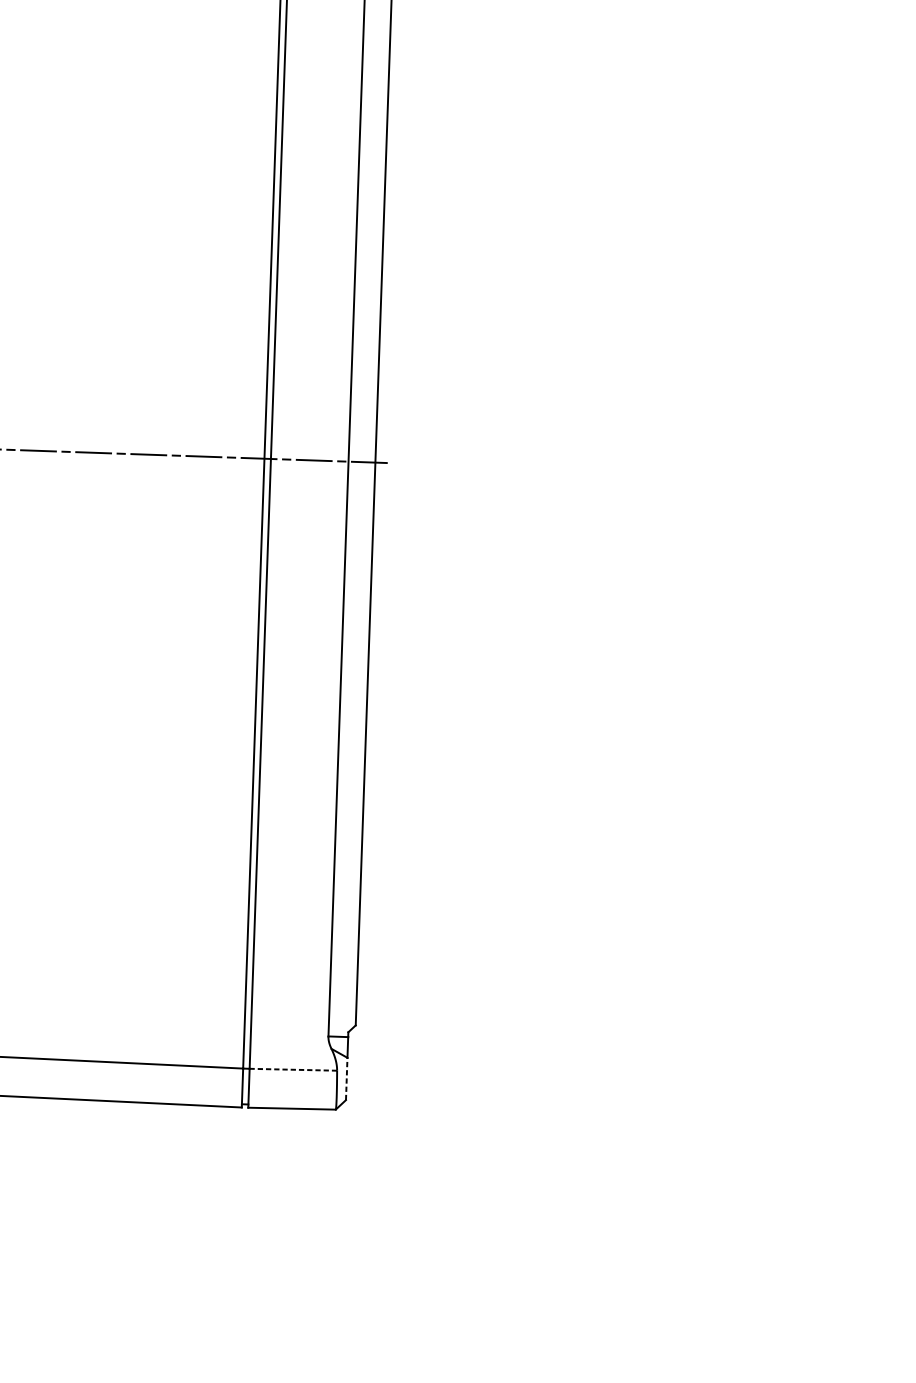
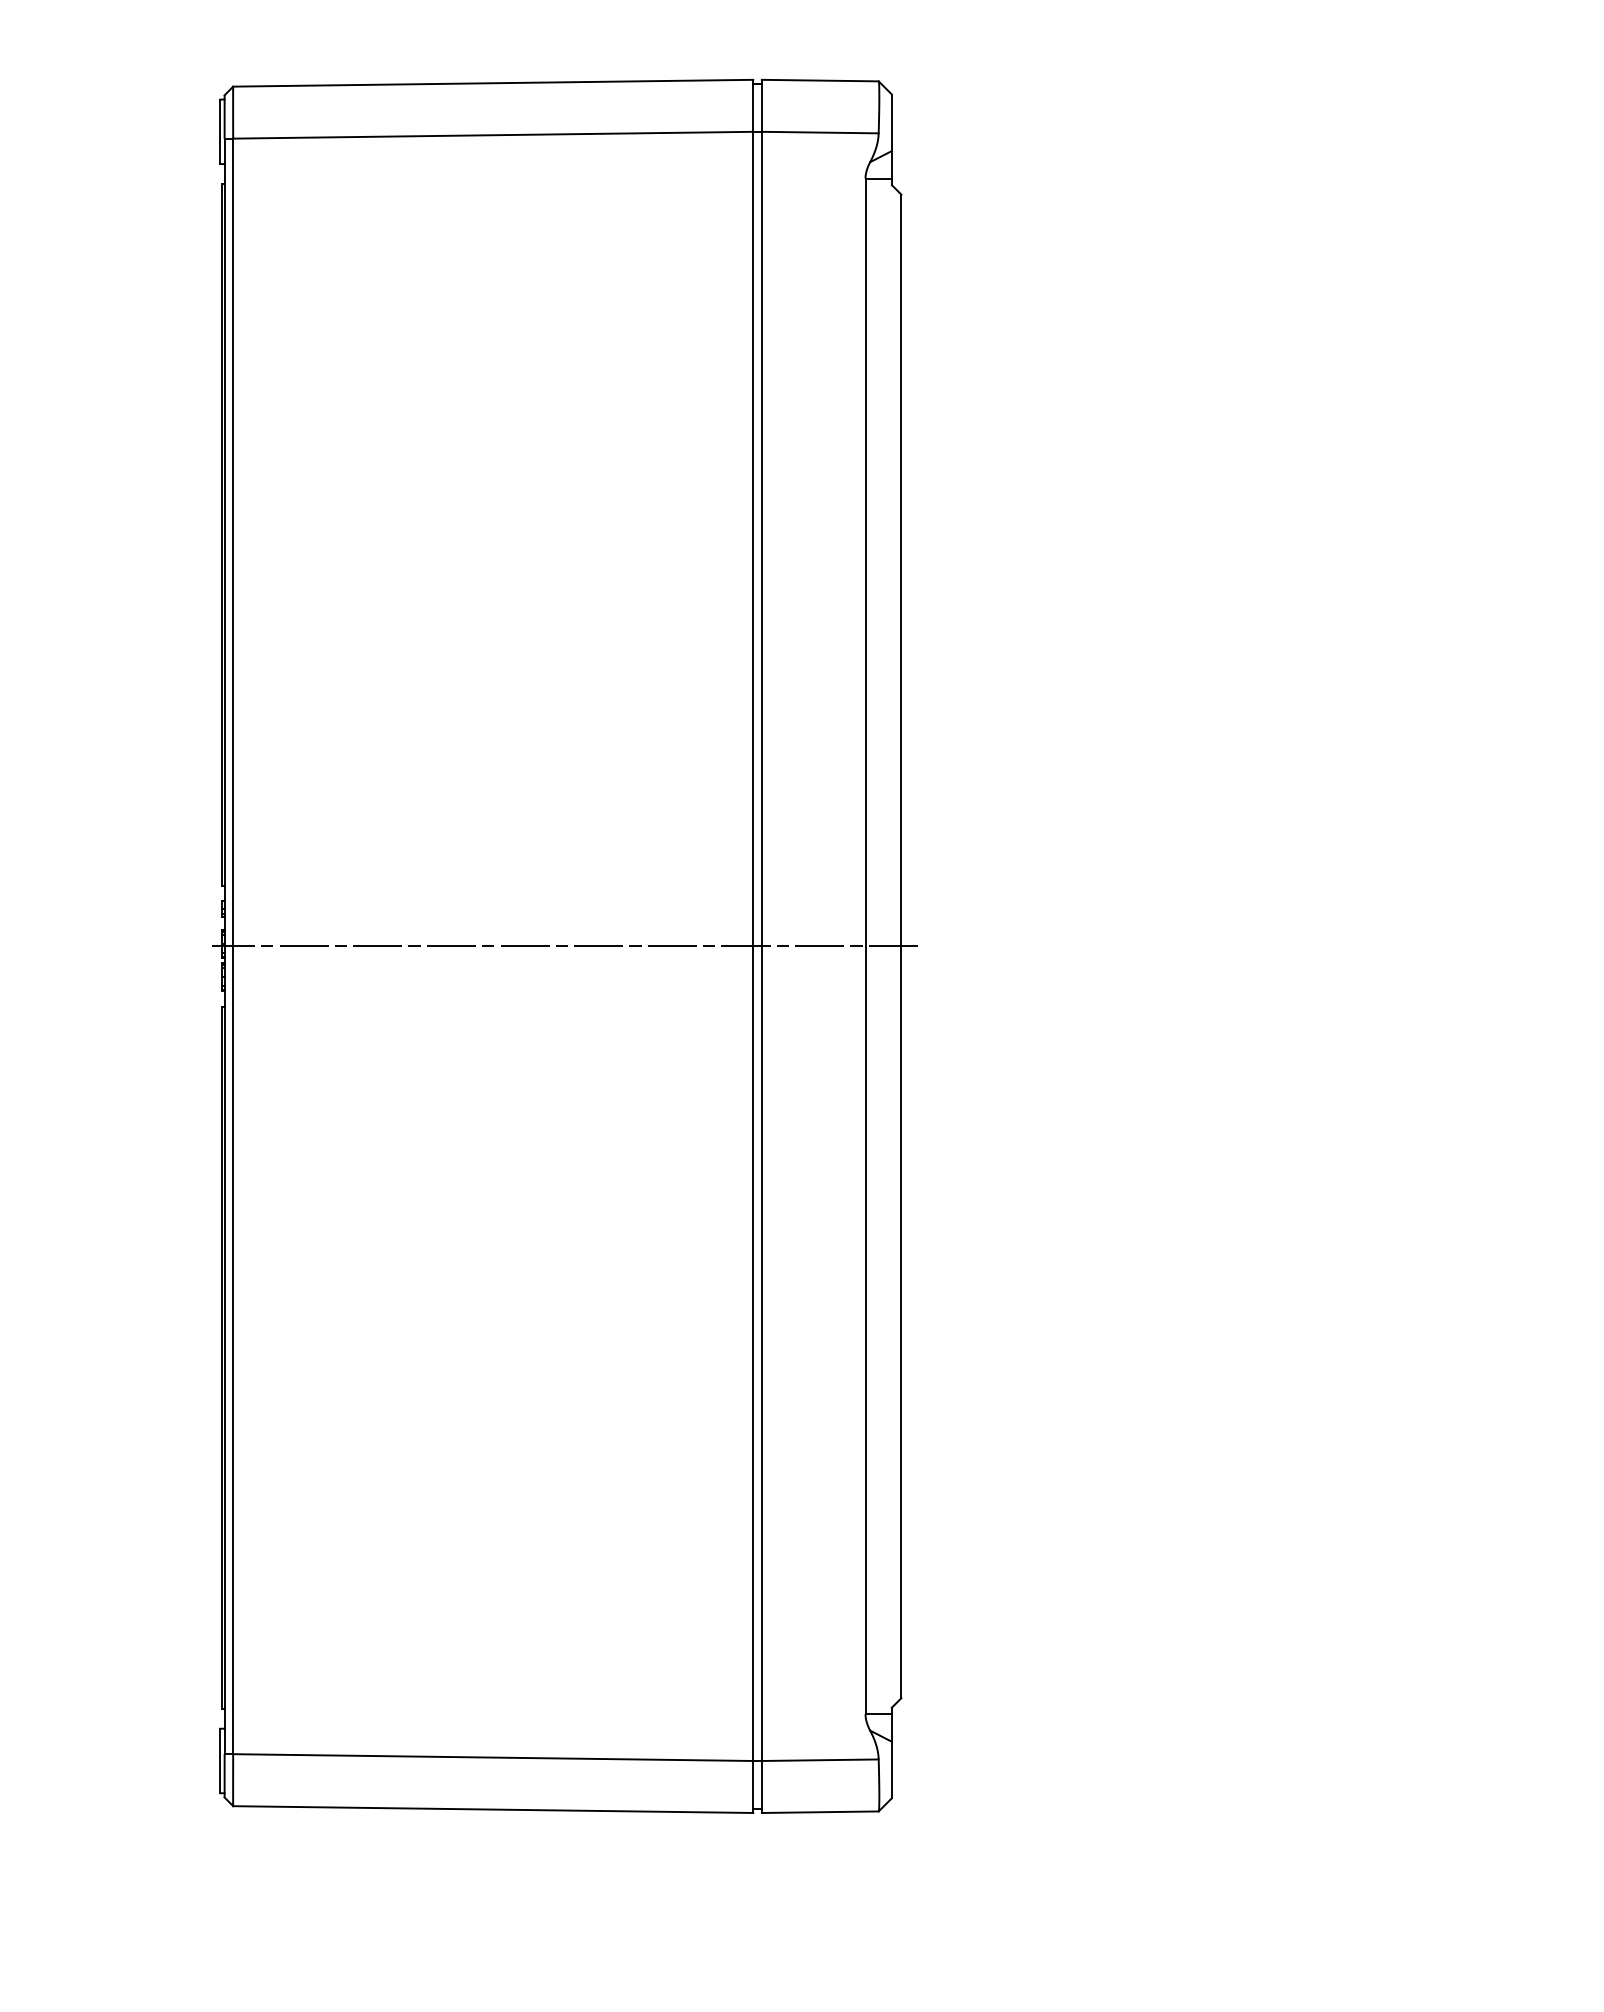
line: (292, 1069) -> (819, 1760), dashed -> solid
line: (346, 1078) -> (891, 1769), dashed -> solid

